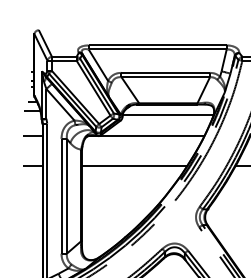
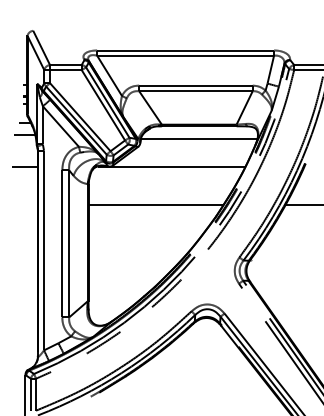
line: (32, 165) -> (24, 204), removed

